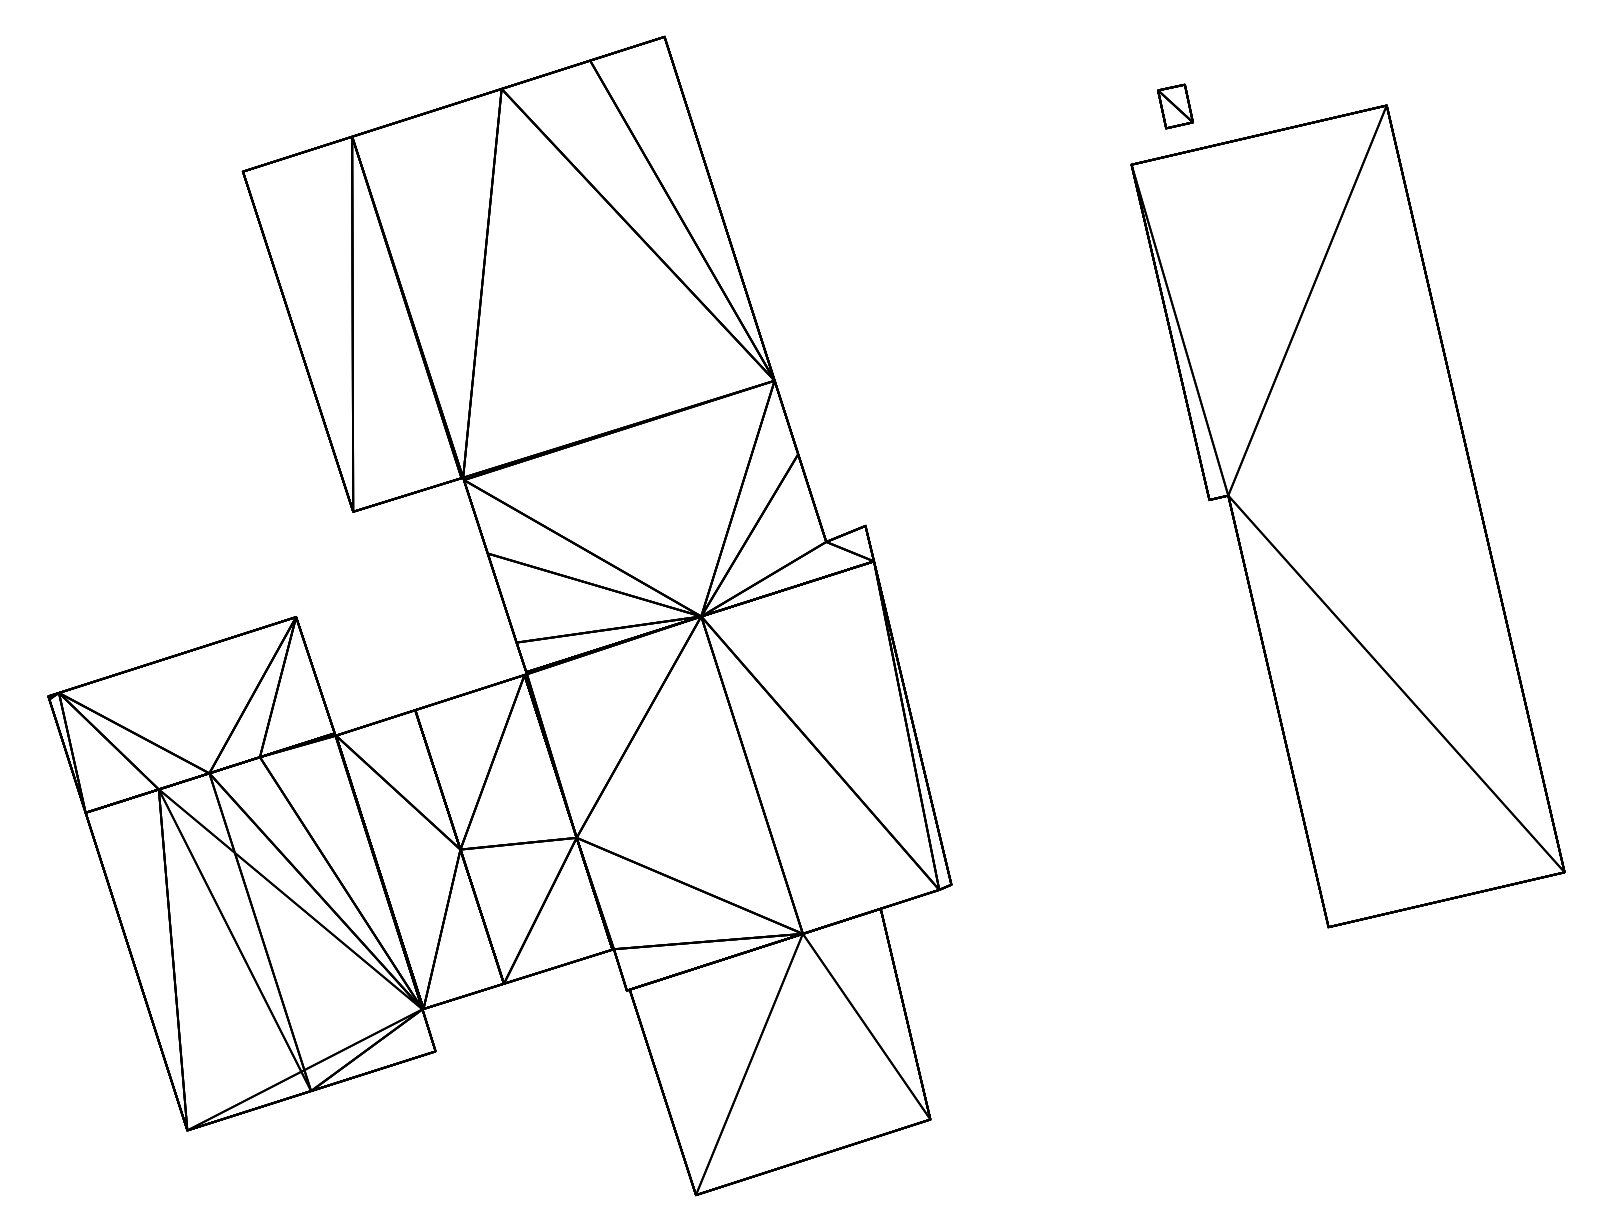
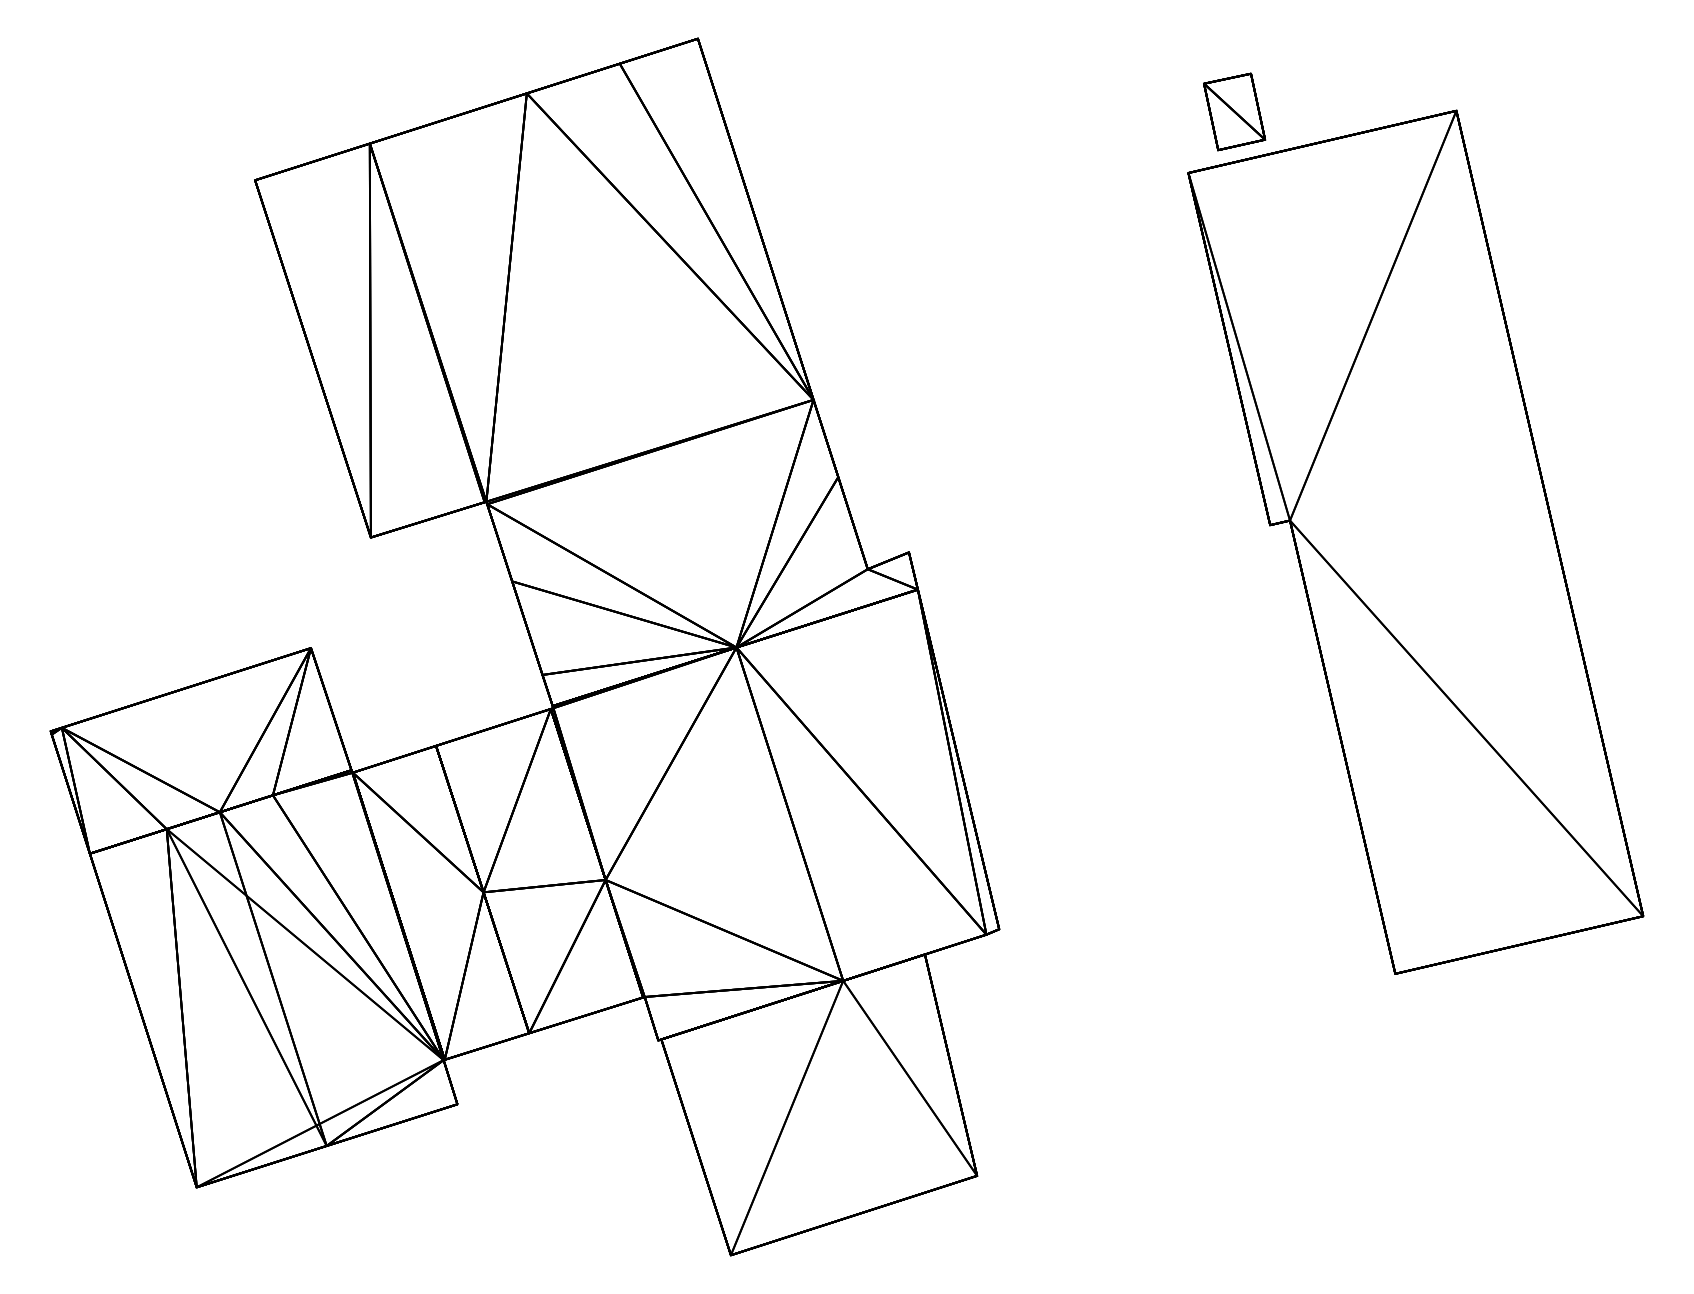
part: (1175, 106) -> (1234, 111), size x1.67

